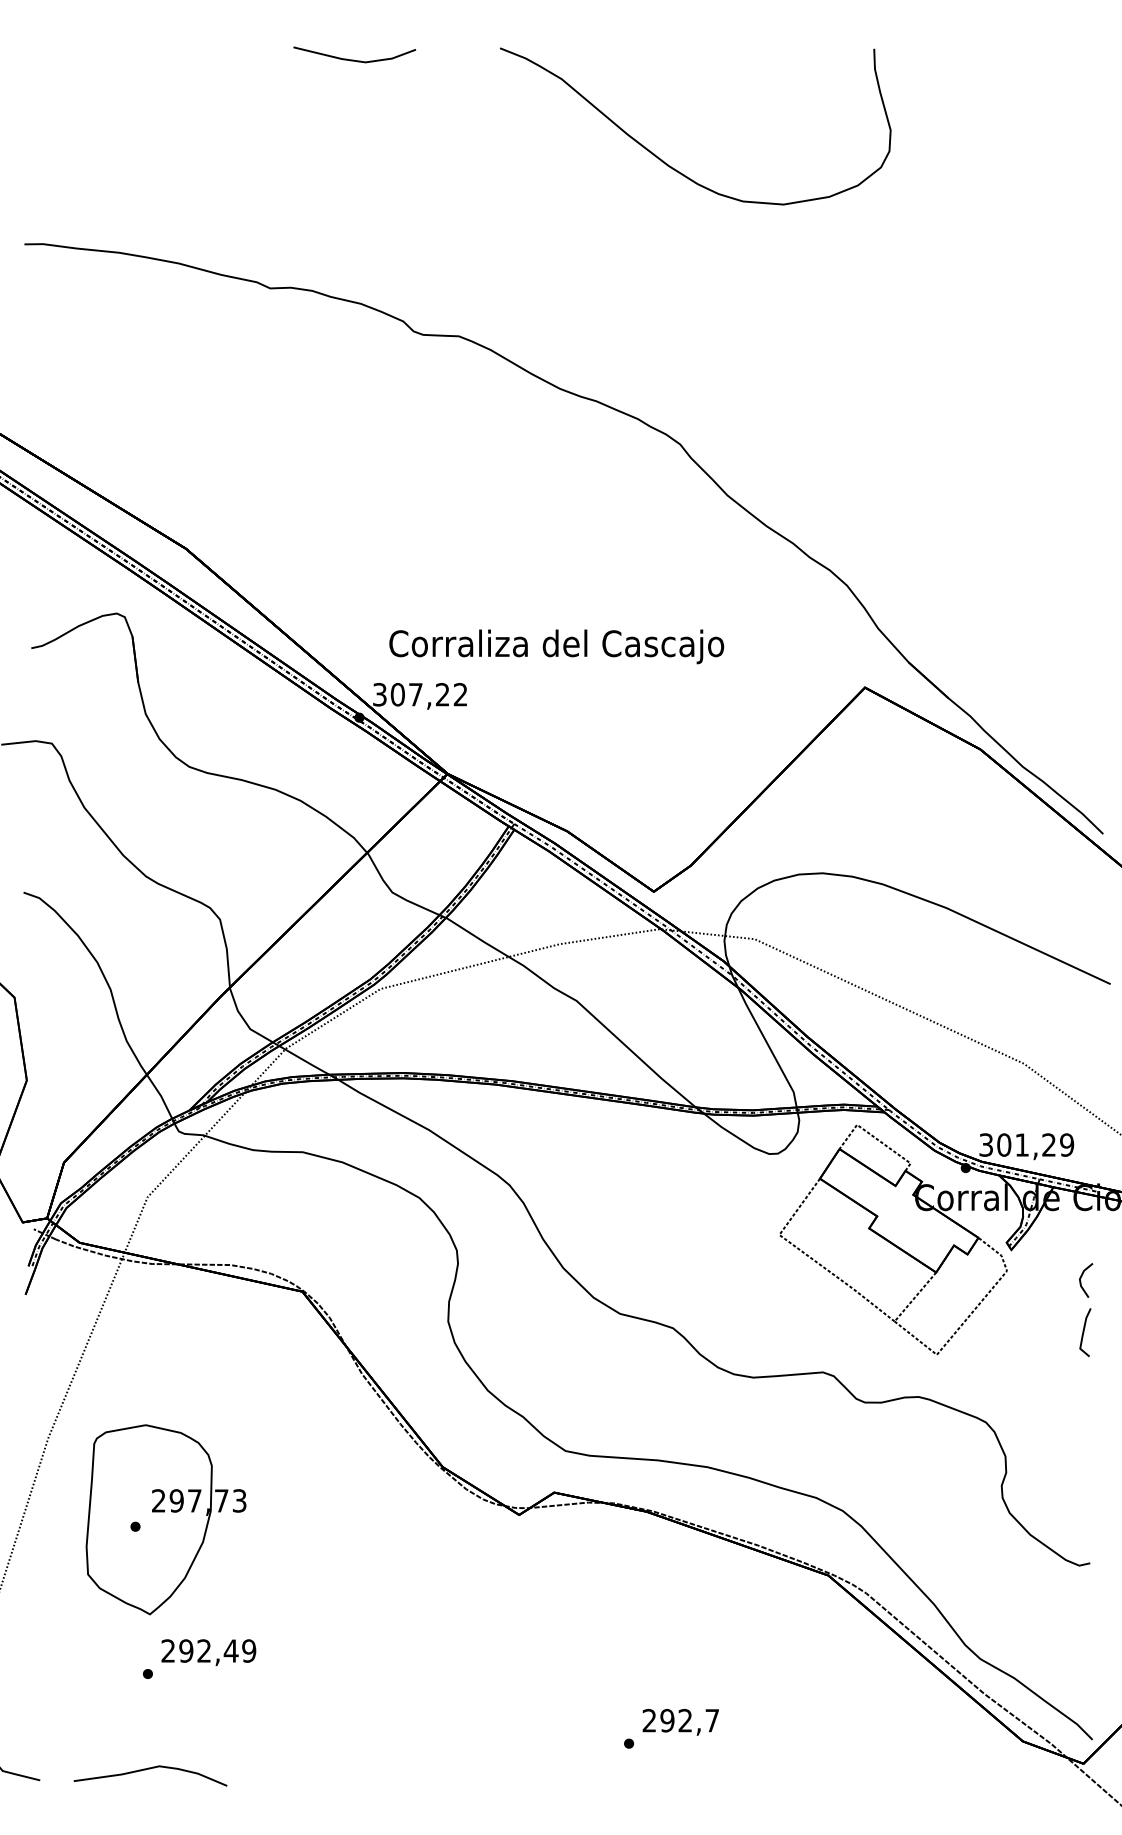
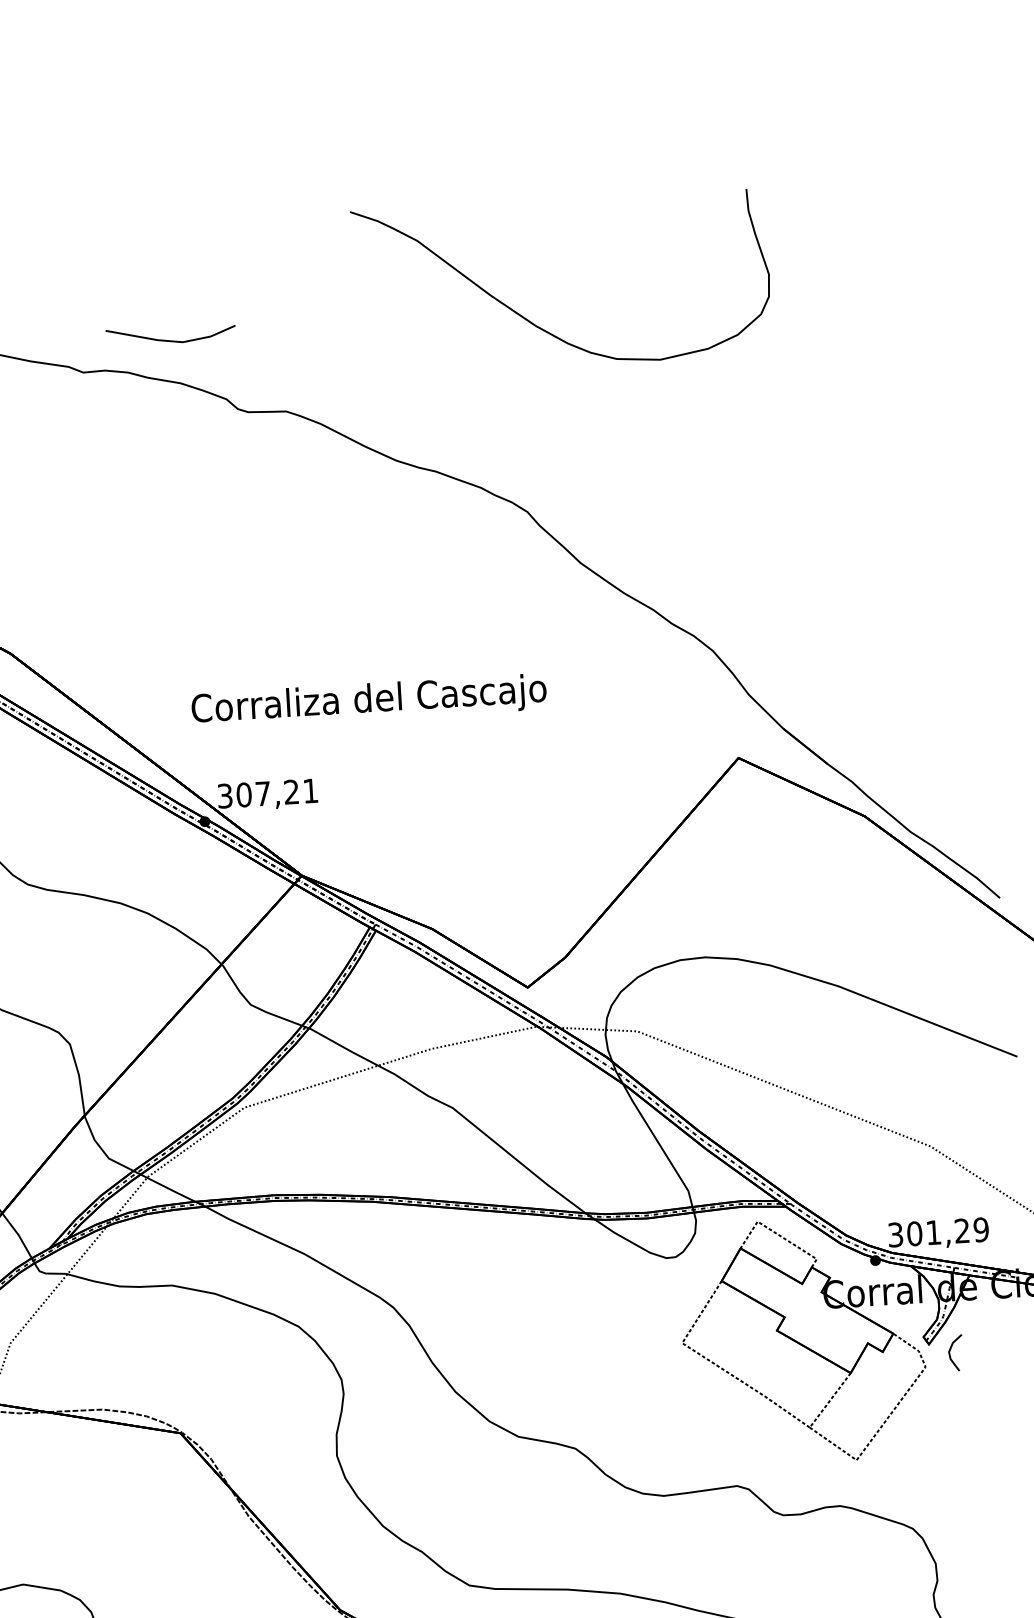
line: (354, 59) -> (171, 339), moved
curve: (667, 163) -> (534, 323), moved
text: (556, 646) -> (368, 701), moved
text: (460, 694) -> (310, 790), 307,22 -> 307,21
line: (1081, 1281) -> (950, 1354), moved
line: (1084, 1332) -> (1011, 1427), removed

